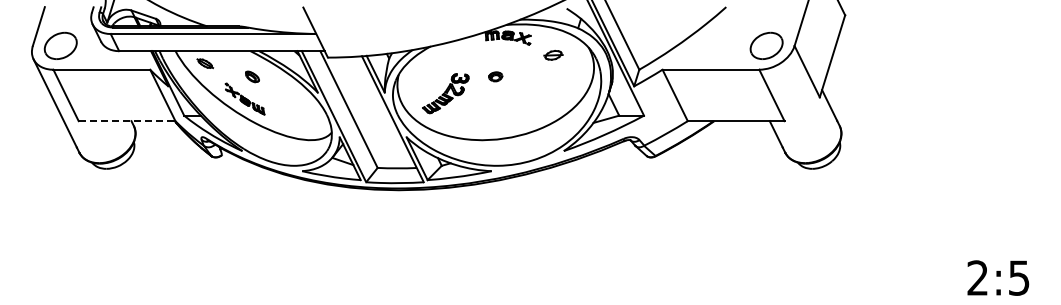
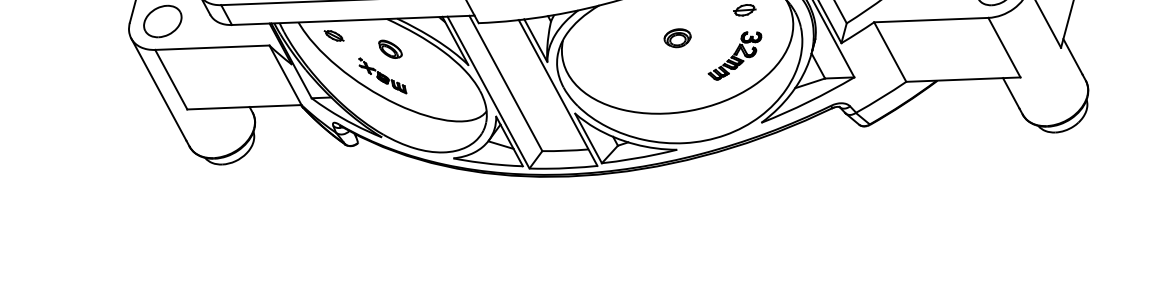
part: (252, 76) -> (390, 48), size x1.43
part: (495, 76) -> (677, 37), size x1.67
part: (445, 93) -> (734, 55), moved
line: (127, 121) -> (244, 107), dashed -> solid

